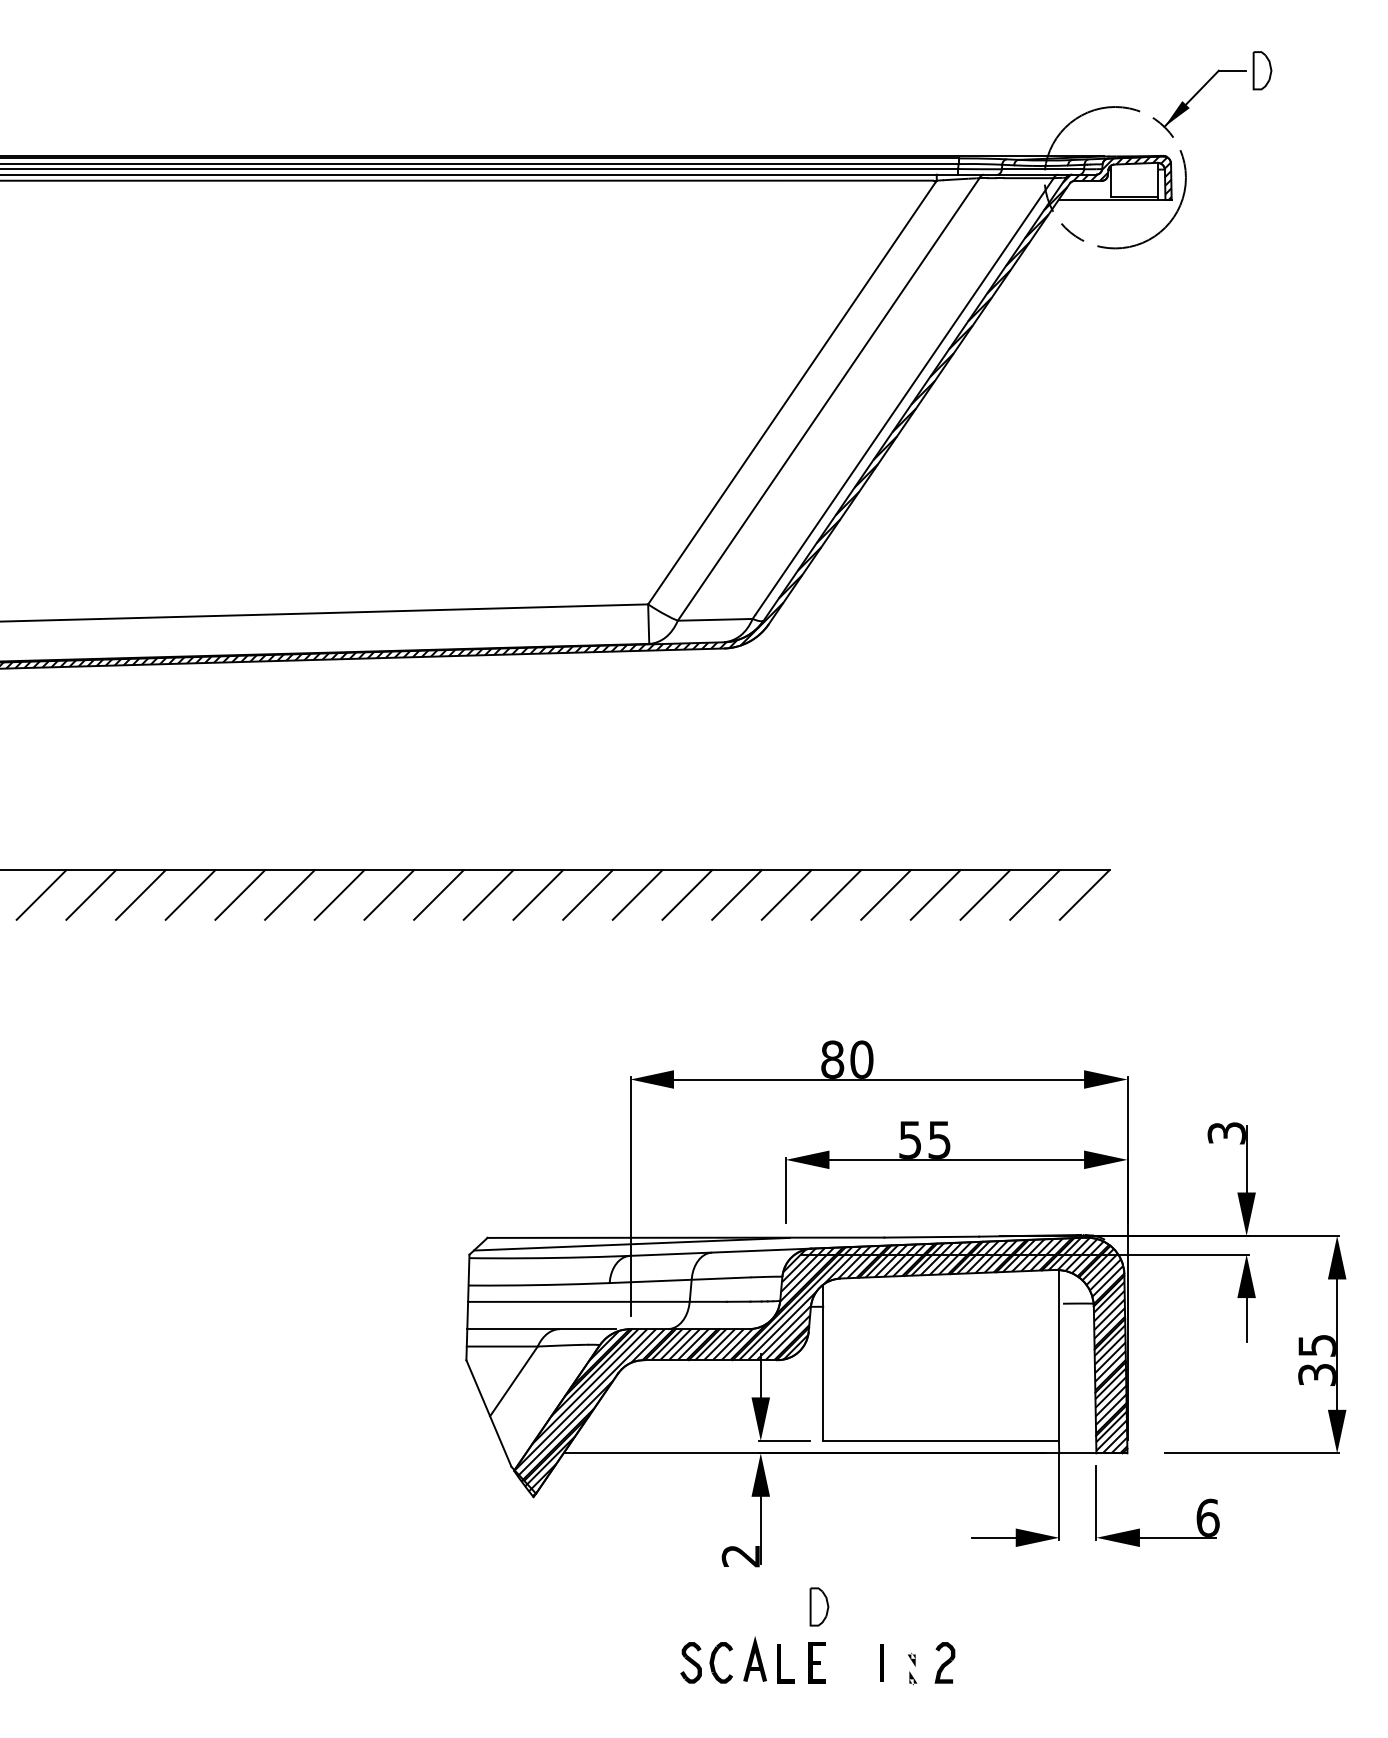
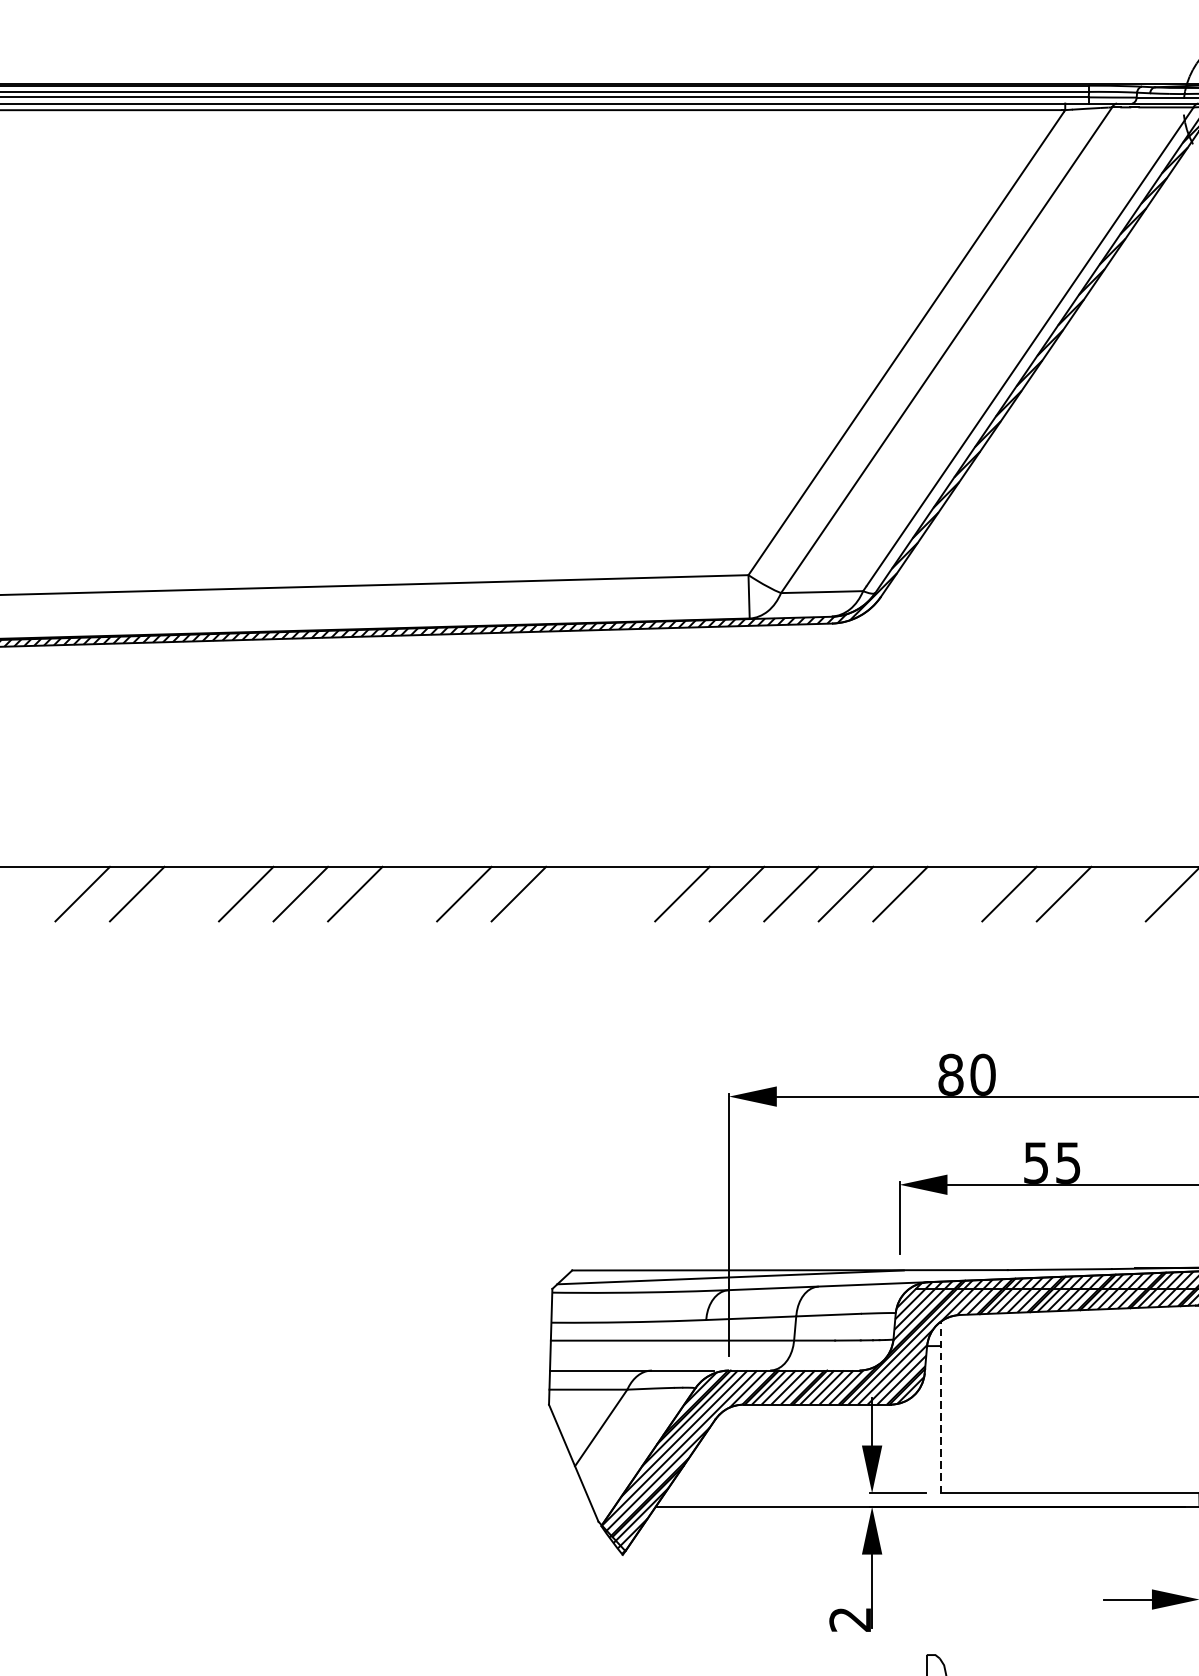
line: (140, 894) -> (191, 893), removed
line: (339, 894) -> (409, 893), removed
line: (488, 894) -> (573, 893), removed
line: (538, 894) -> (628, 893), removed
line: (836, 894) -> (955, 893), removed
line: (985, 894) -> (1118, 893), removed
line: (823, 1362) -> (940, 1407), solid -> dashed

